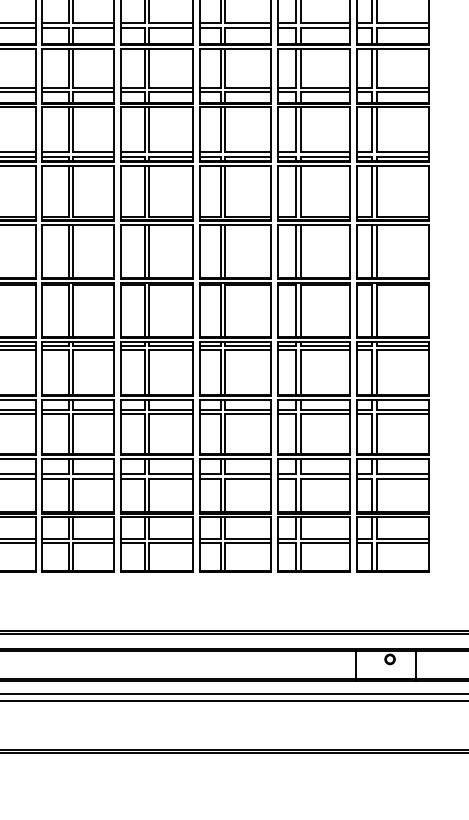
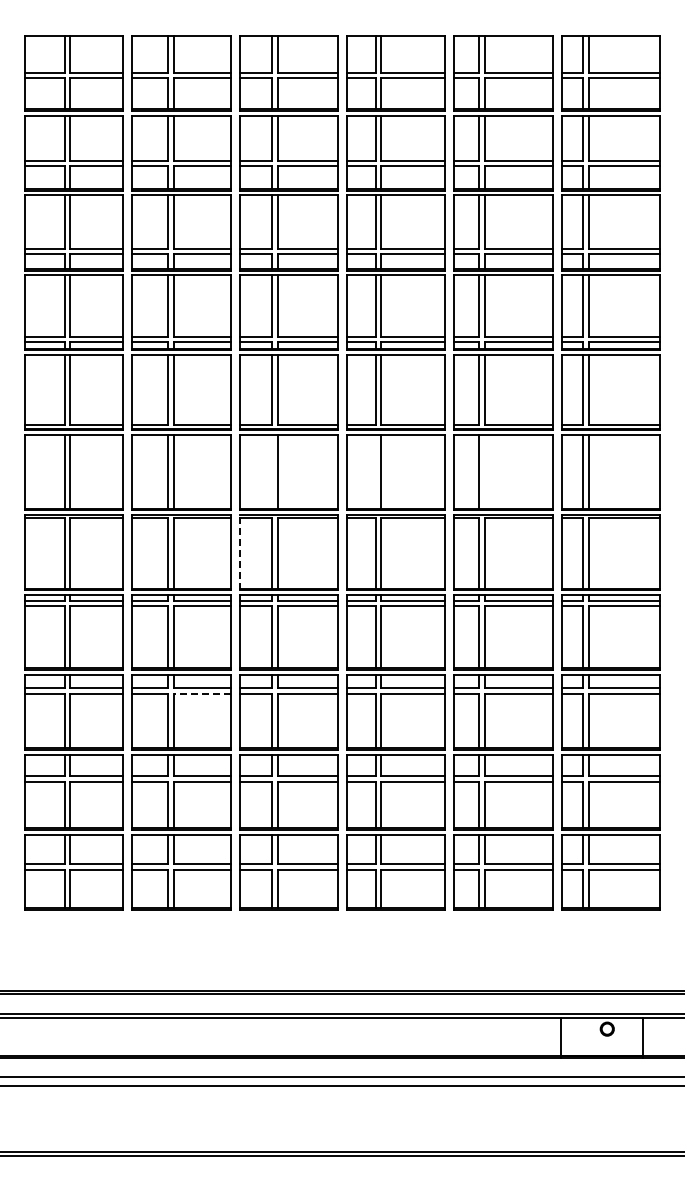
line: (144, 251) -> (272, 471), removed
line: (220, 251) -> (375, 471), removed
line: (300, 251) -> (485, 471), removed
line: (120, 310) -> (239, 552), solid -> dashed
line: (92, 414) -> (201, 694), solid -> dashed

